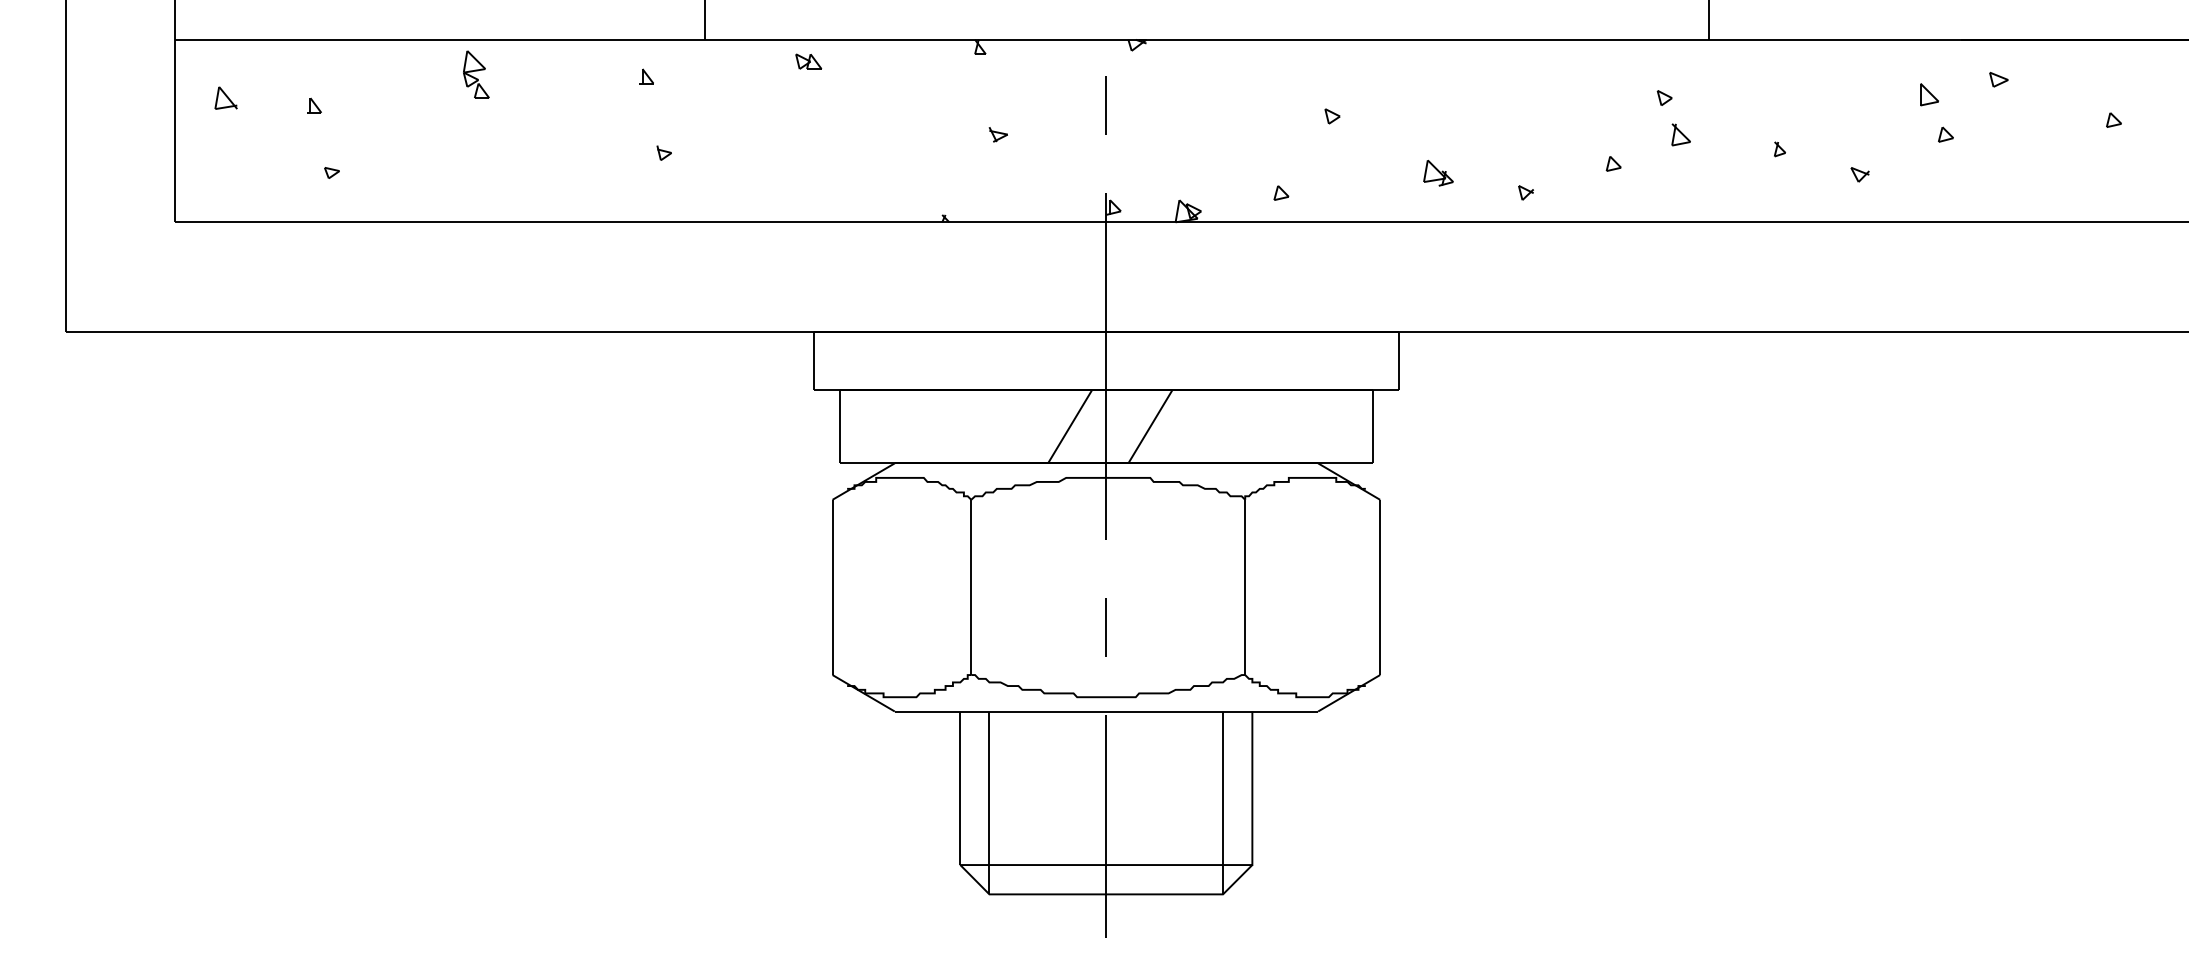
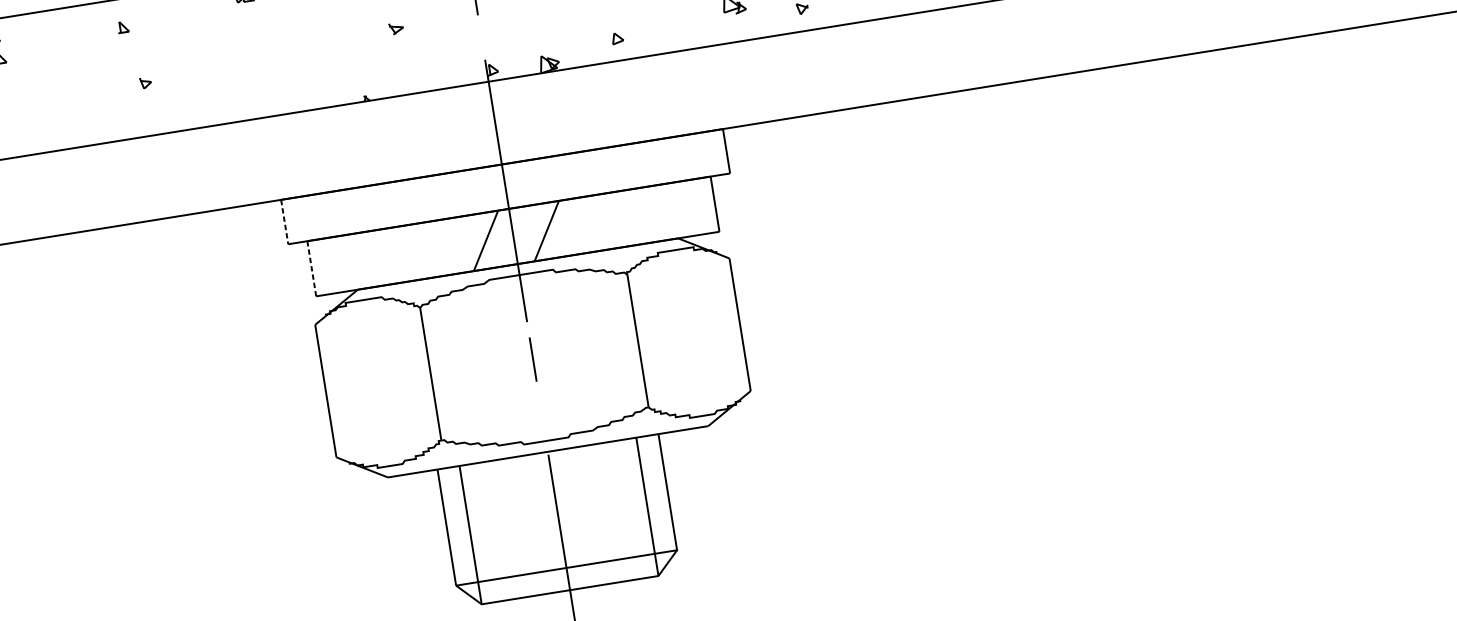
line: (814, 361) -> (284, 222), solid -> dashed
line: (839, 426) -> (311, 268), solid -> dashed
line: (1105, 627) -> (532, 359), moved

